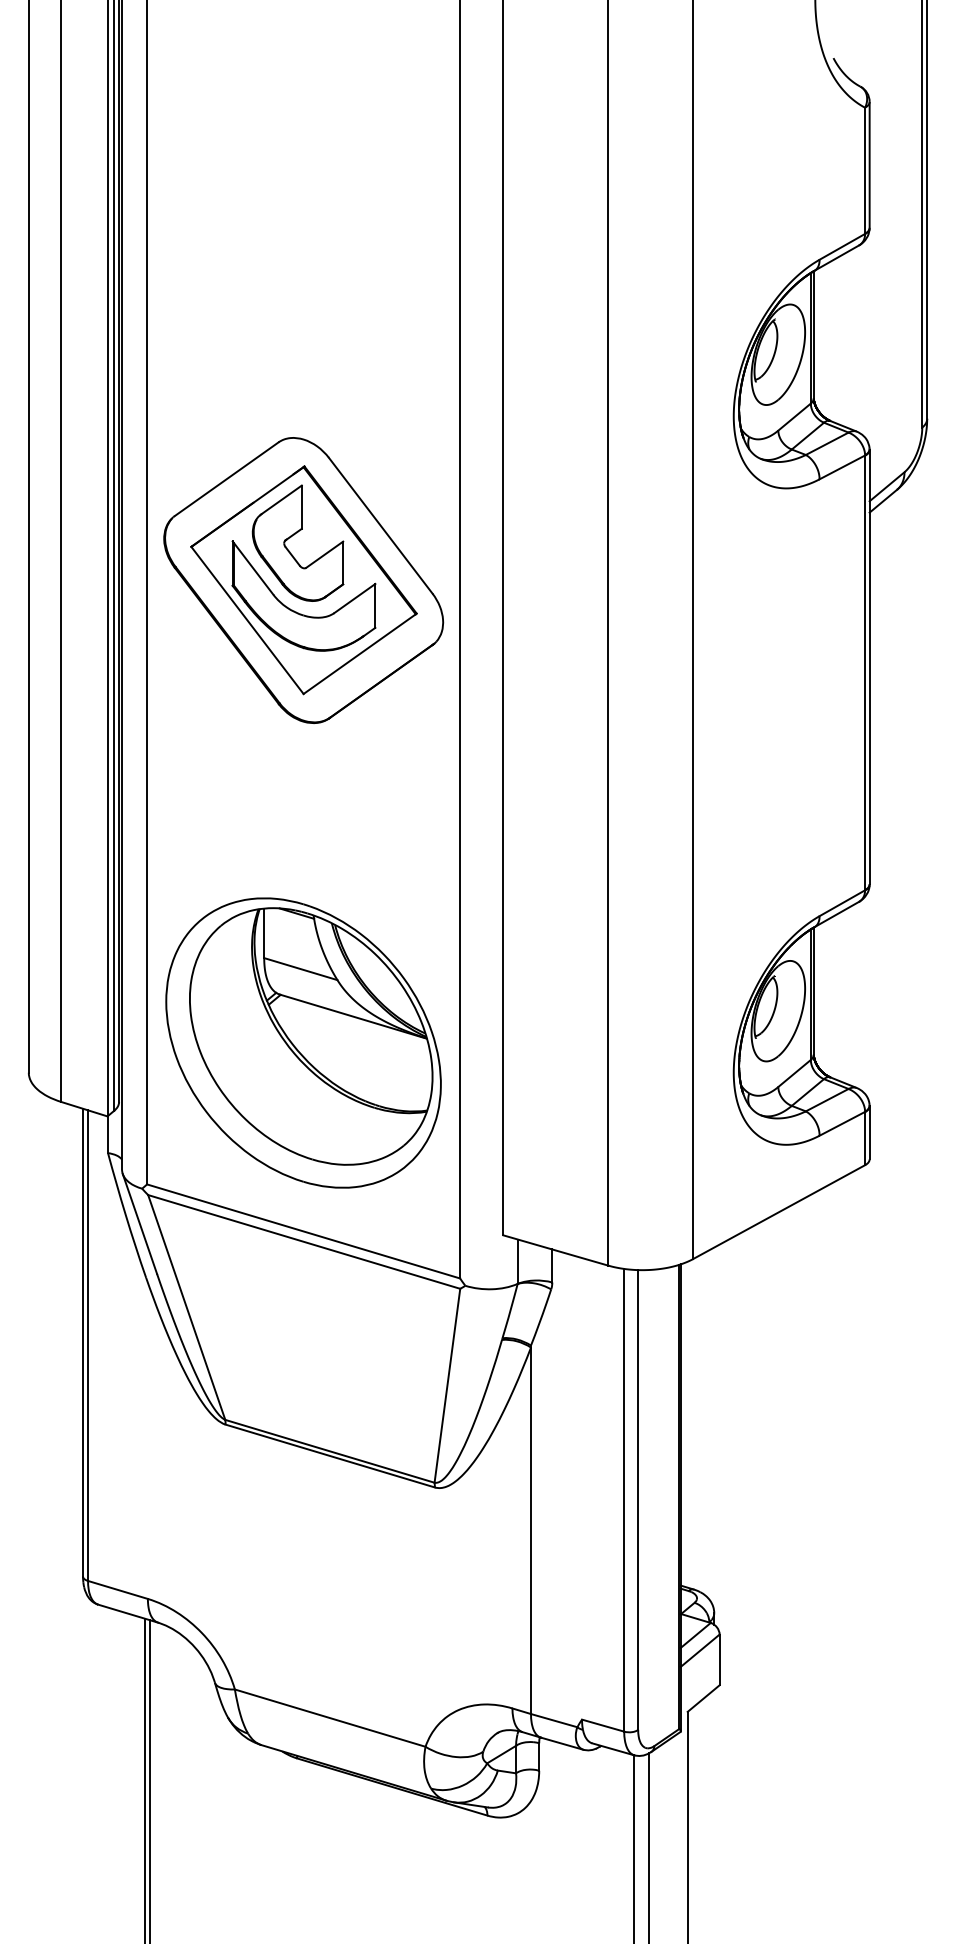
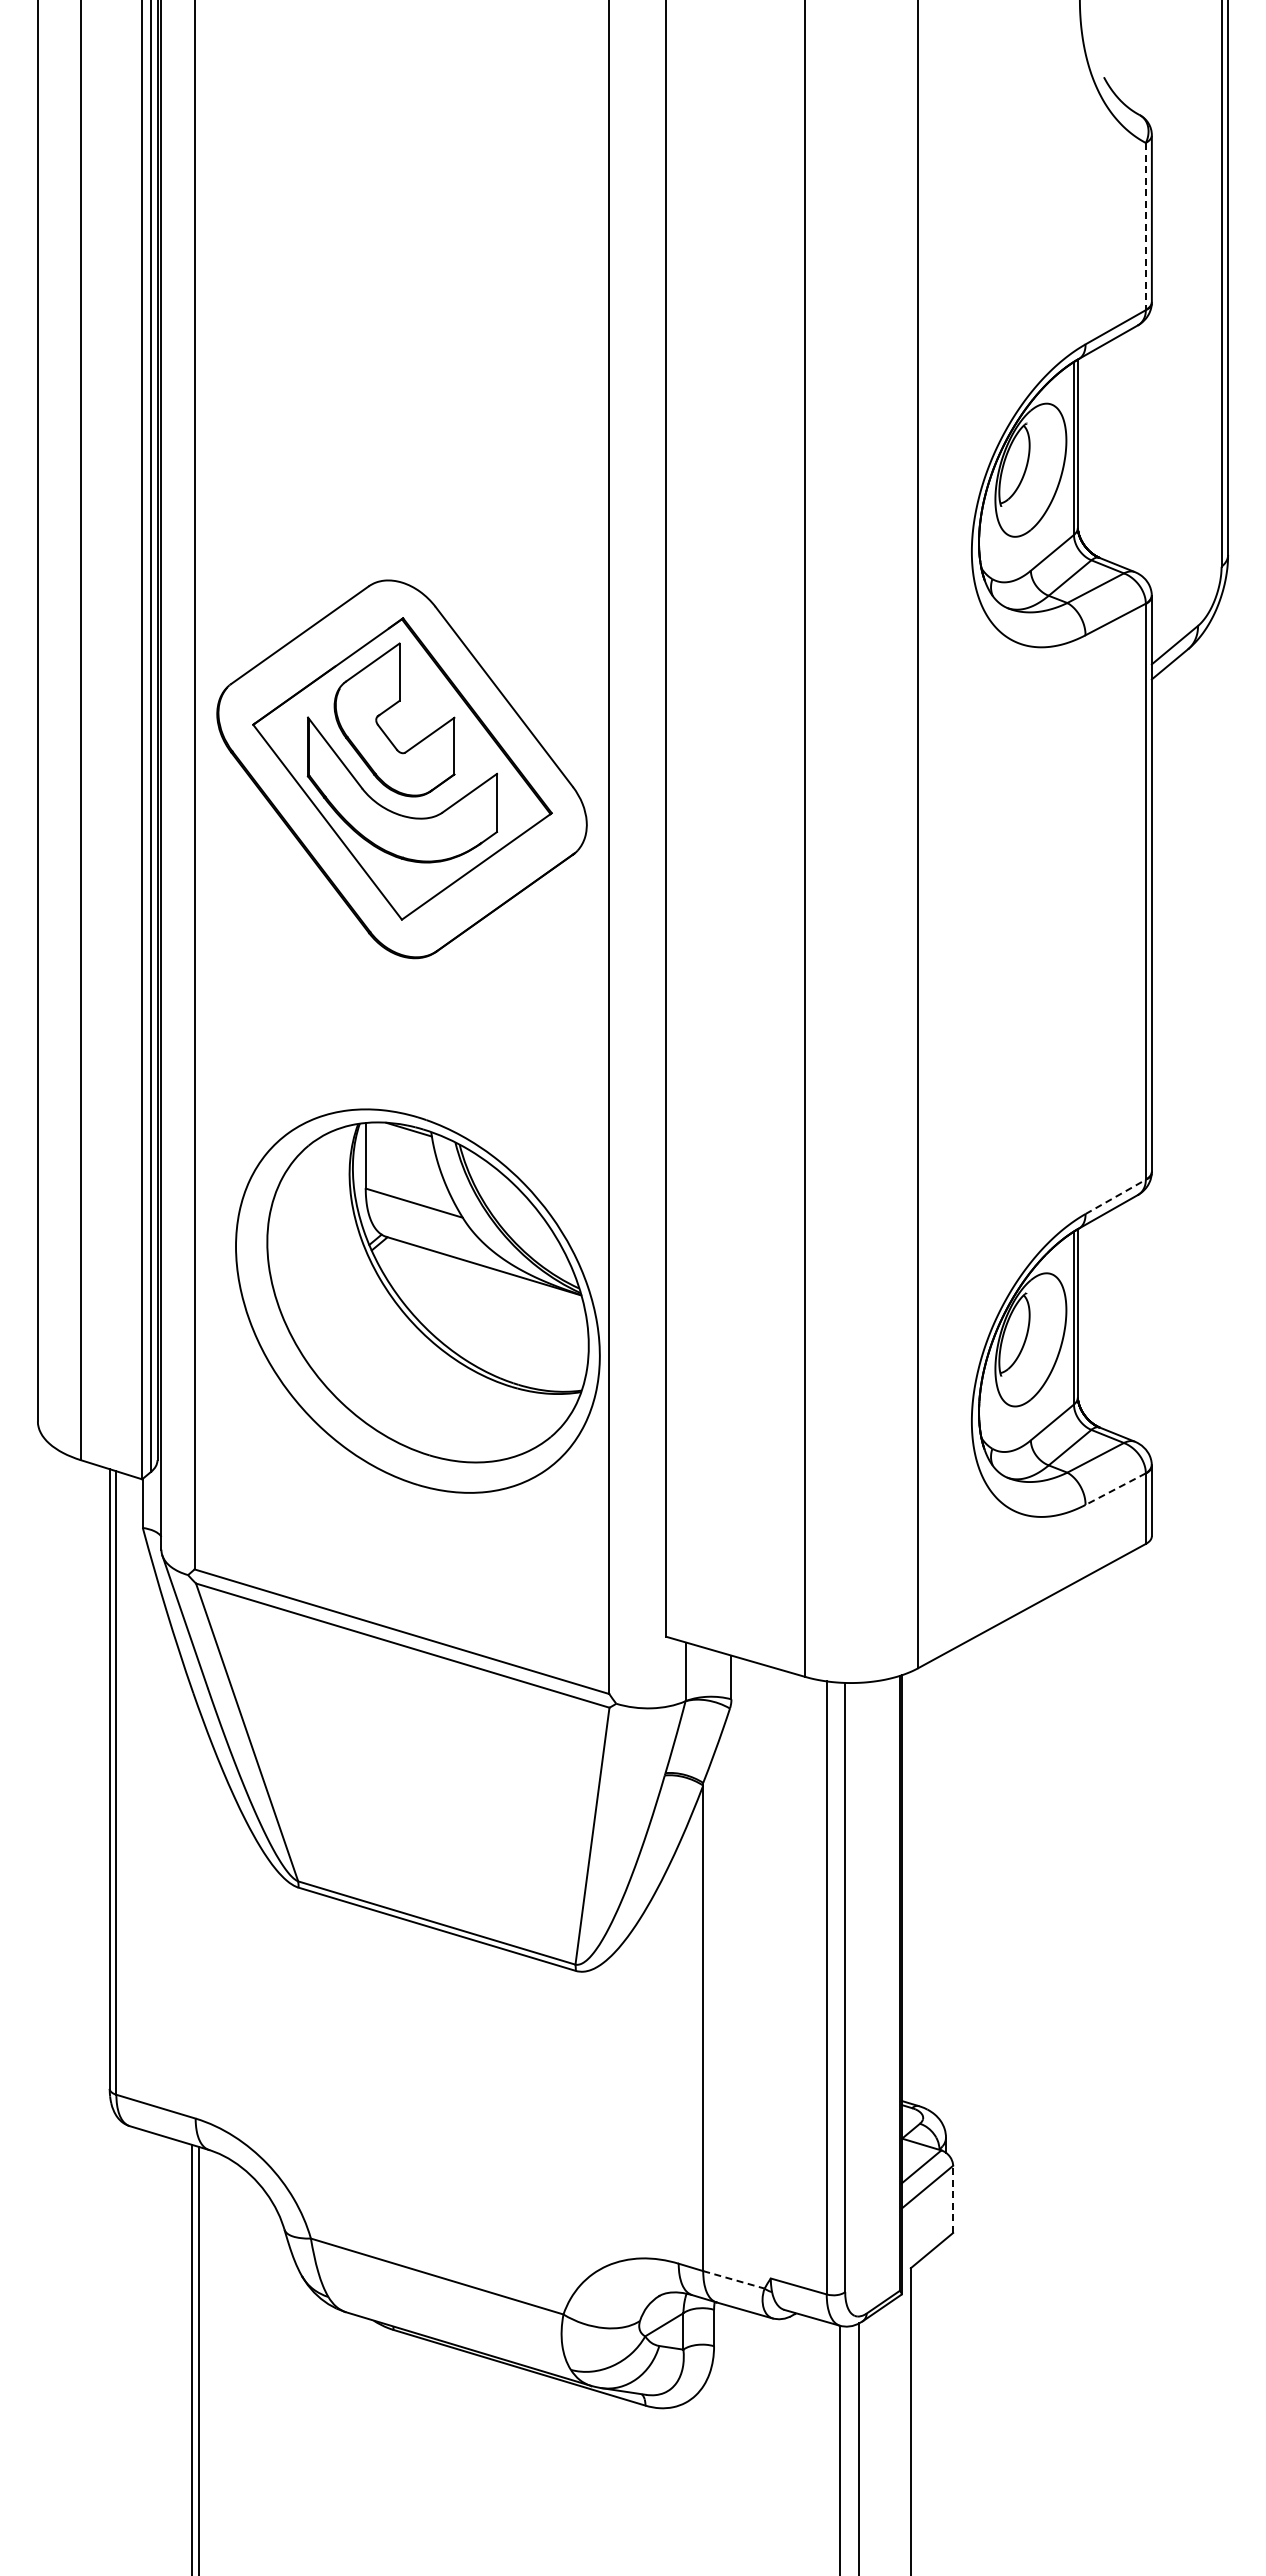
line: (864, 170) -> (1145, 226), solid -> dashed
line: (842, 902) -> (1115, 1196), solid -> dashed
part: (303, 1042) -> (417, 1300), moved
line: (842, 1124) -> (1115, 1489), solid -> dashed
line: (719, 1660) -> (953, 2199), solid -> dashed
line: (553, 1720) -> (733, 2279), solid -> dashed

